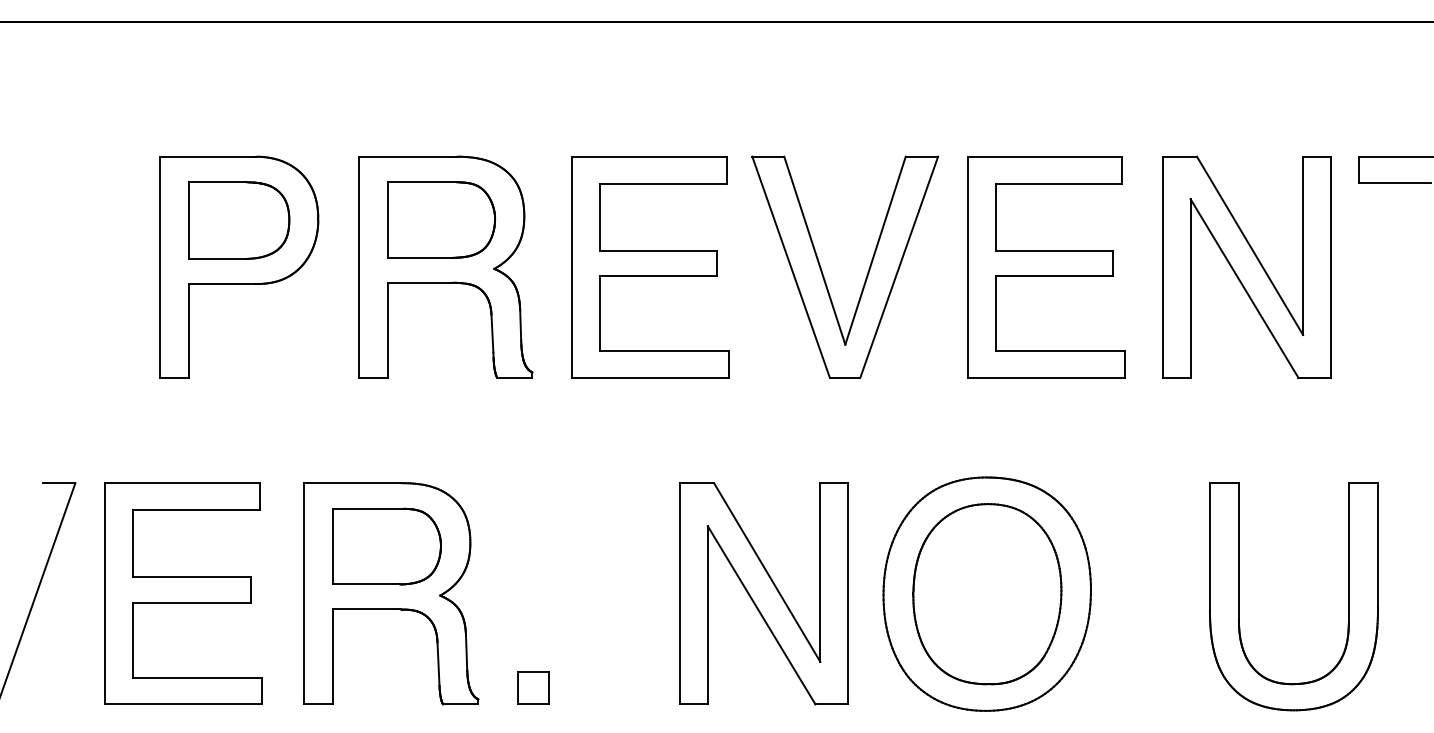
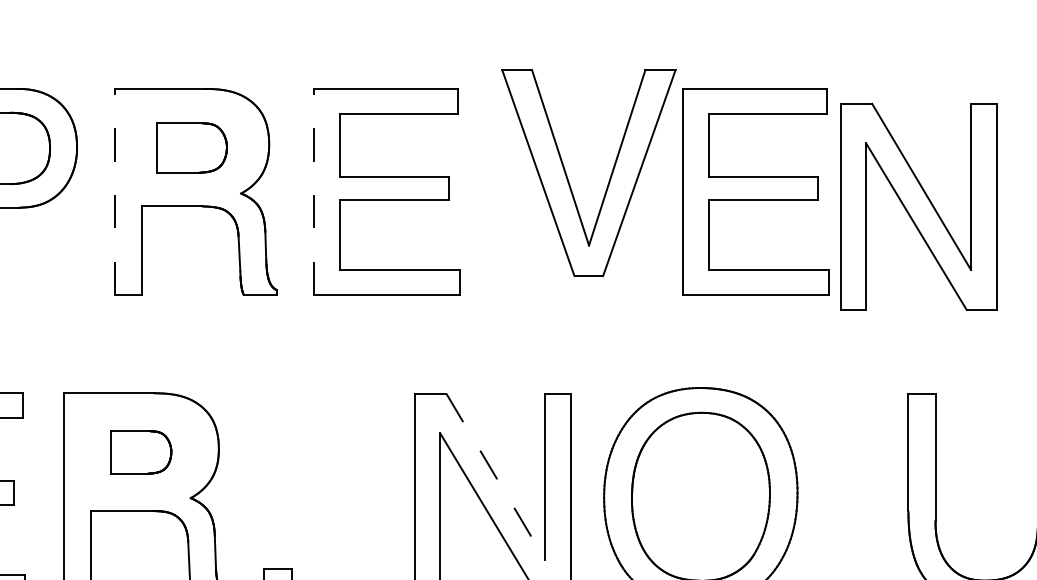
part: (441, 219) -> (191, 147), size x0.7
line: (358, 266) -> (114, 191), solid -> dashed
line: (572, 266) -> (314, 191), solid -> dashed
part: (1246, 266) -> (918, 206), moved
part: (867, 271) -> (609, 177), moved
part: (386, 546) -> (140, 452), size x0.6
line: (767, 572) -> (495, 476), solid -> dashed

